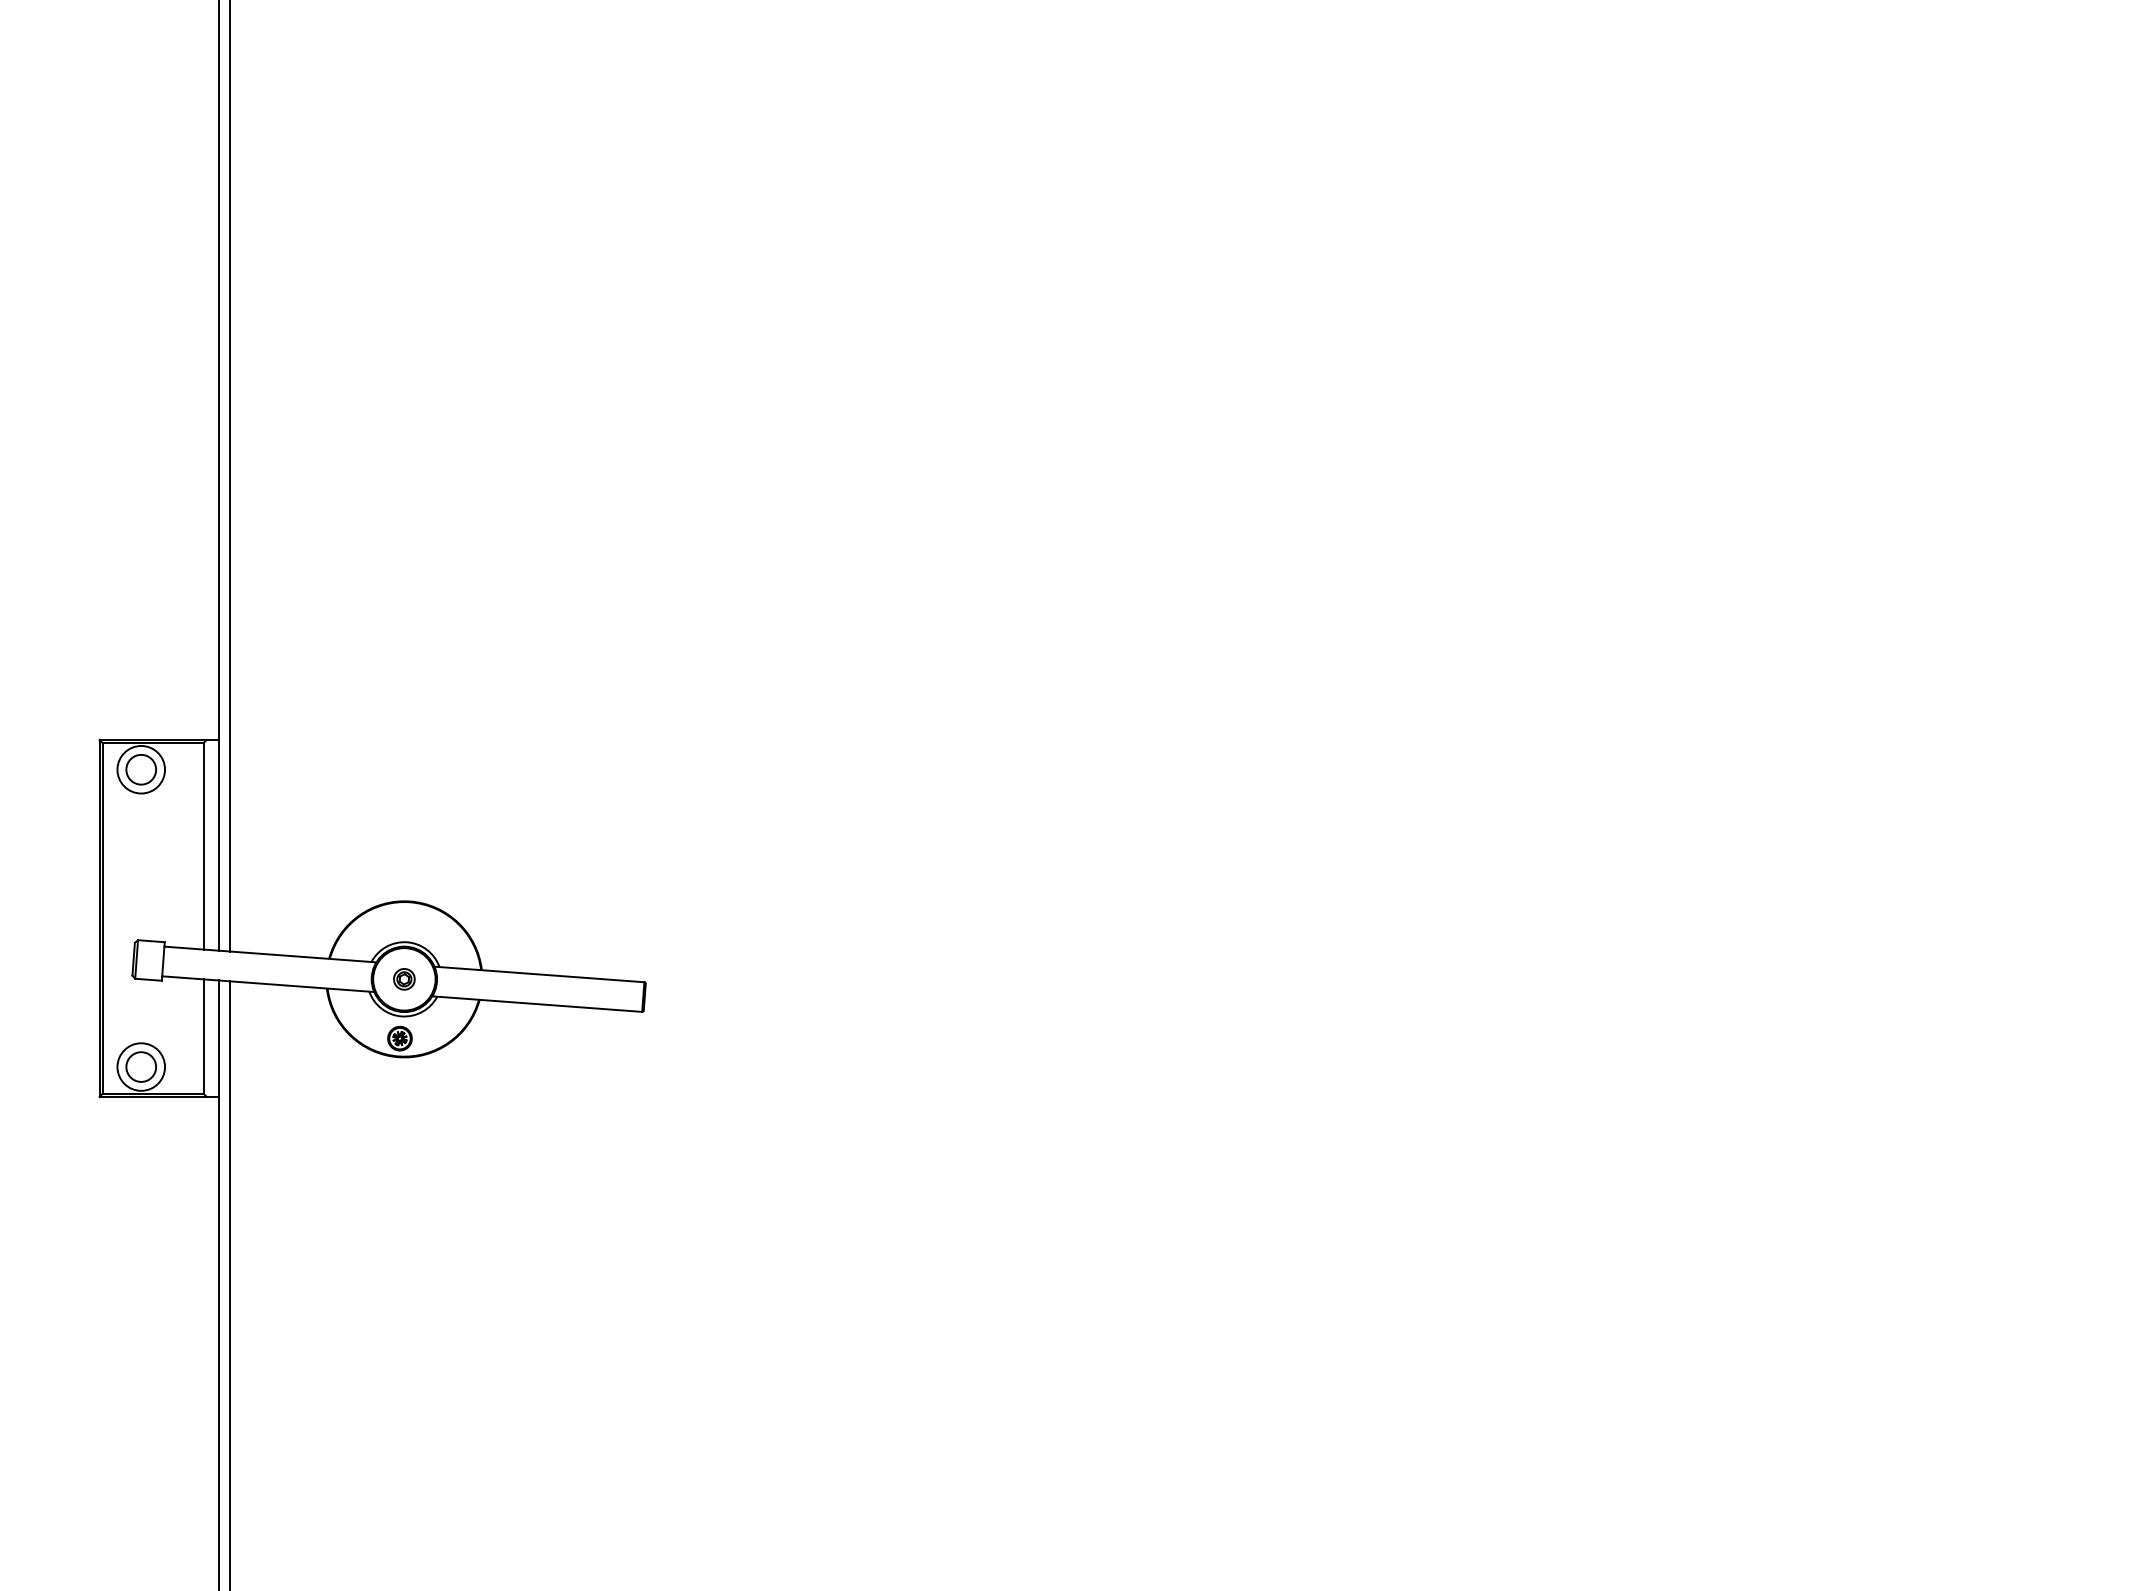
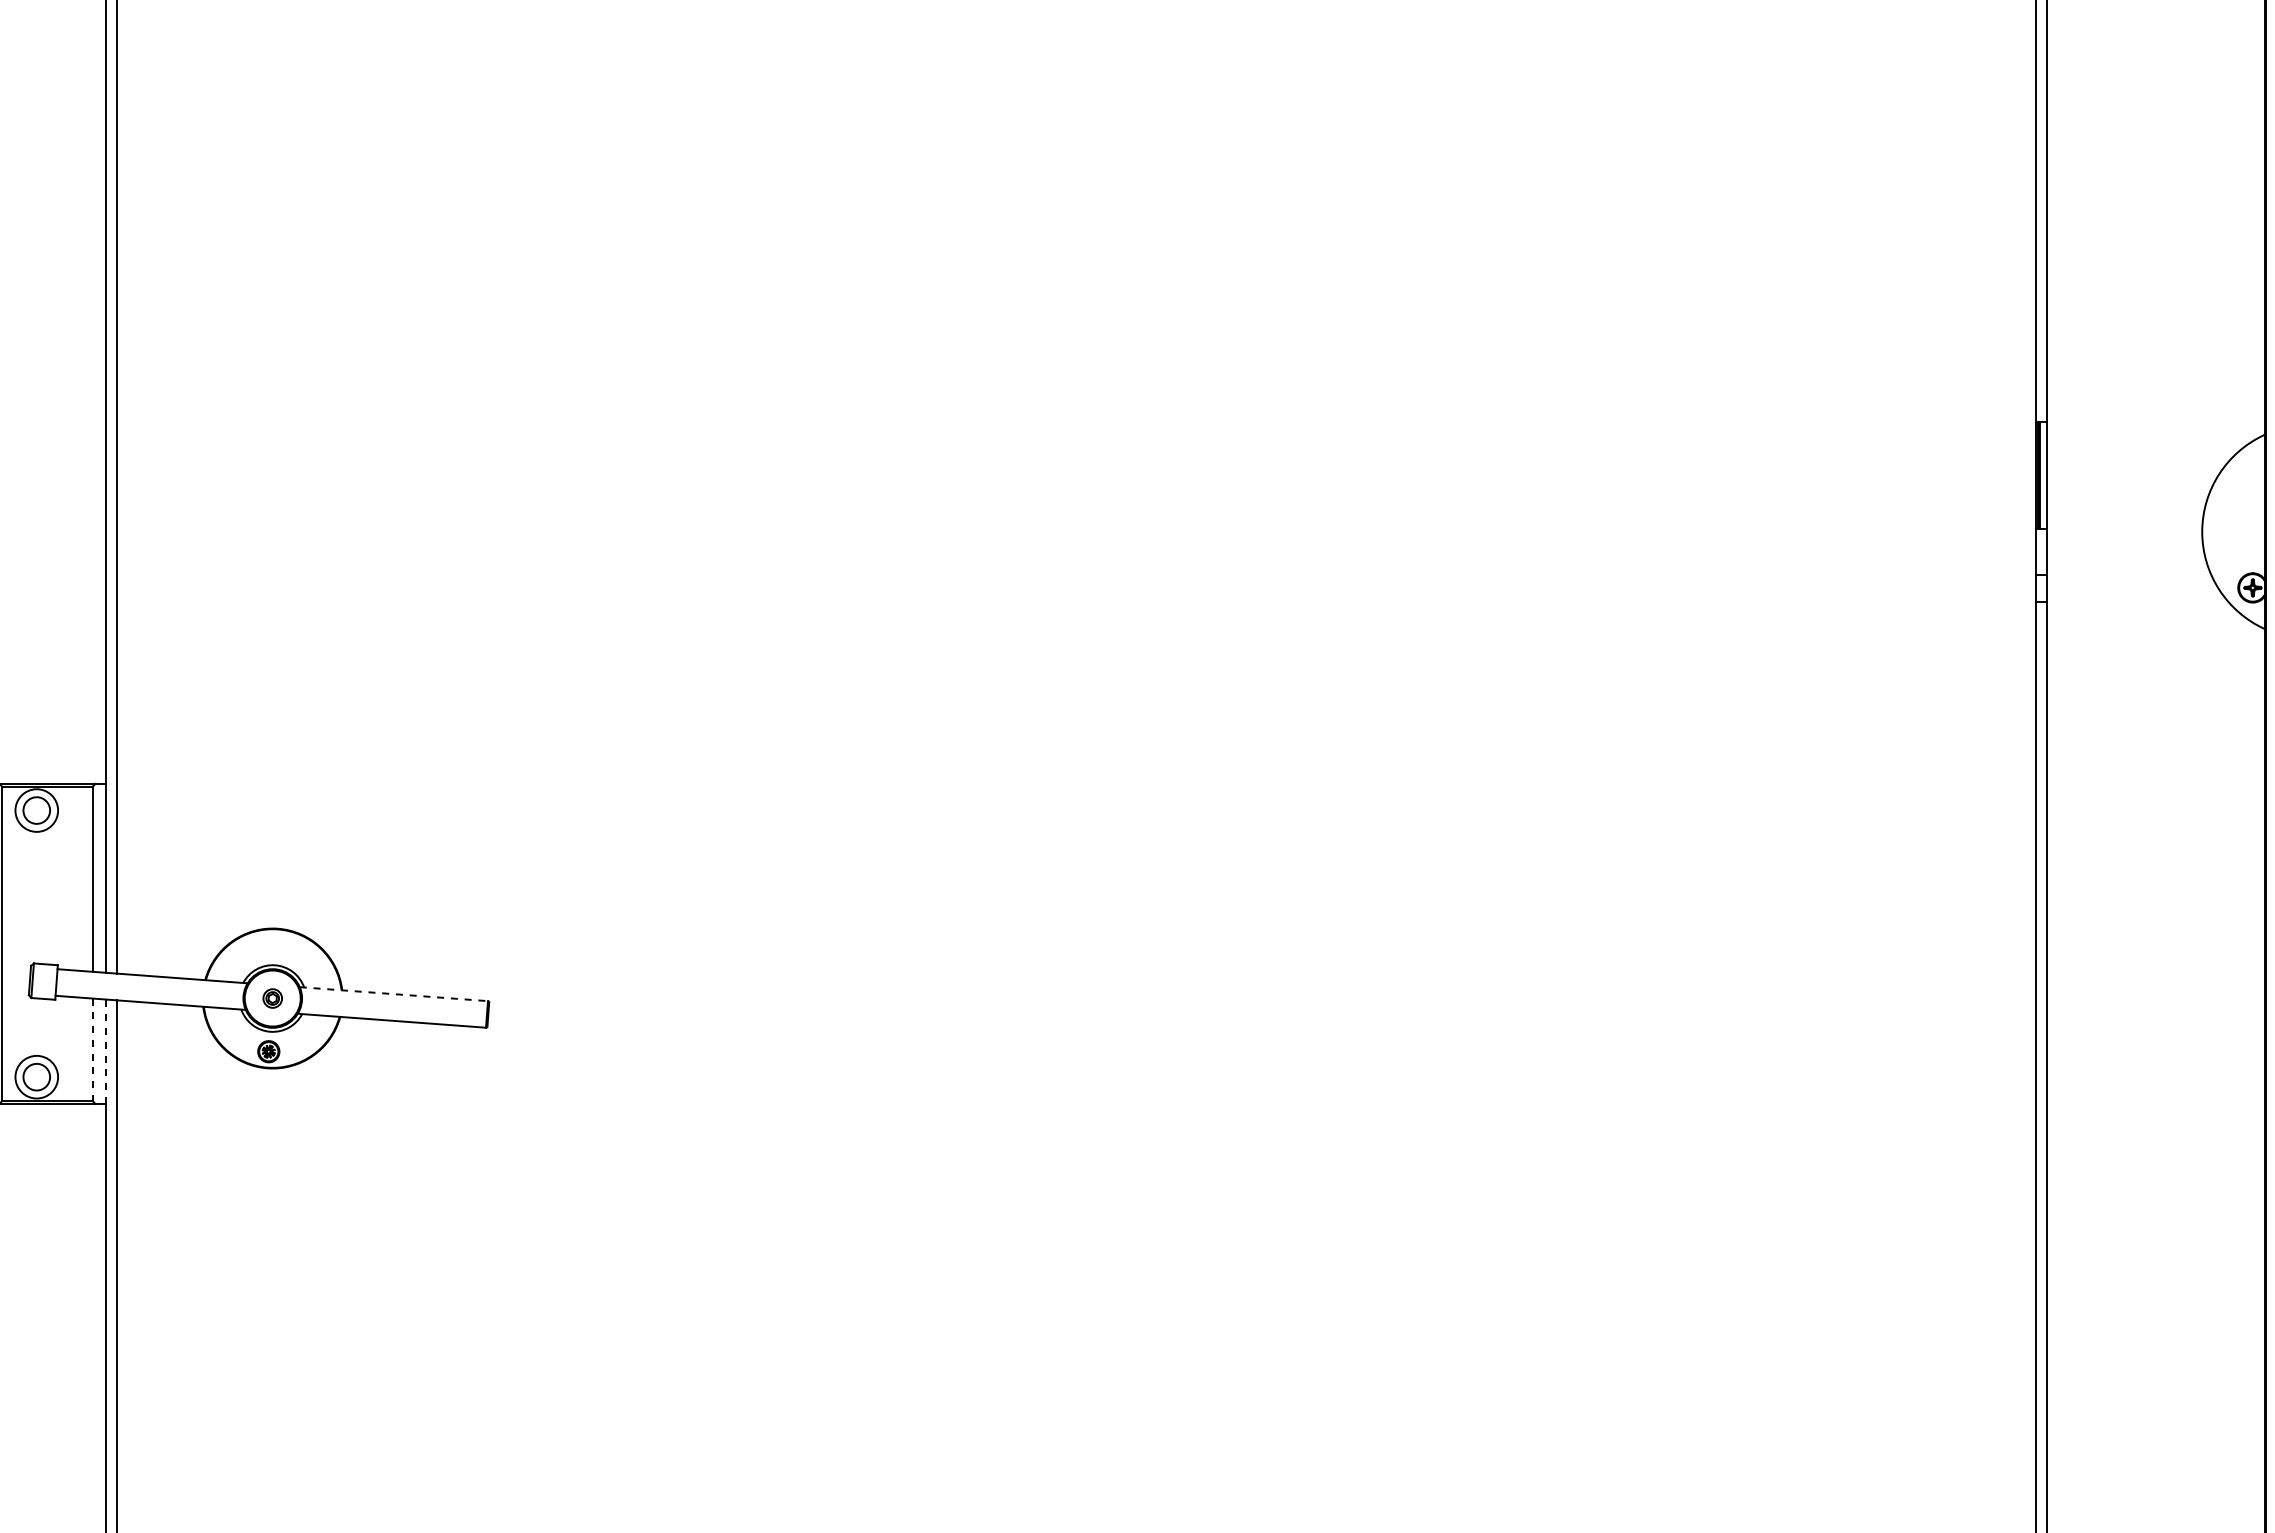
line: (540, 974) -> (394, 994), solid -> dashed
line: (203, 1037) -> (92, 1050), solid -> dashed
line: (218, 1038) -> (106, 1051), solid -> dashed

